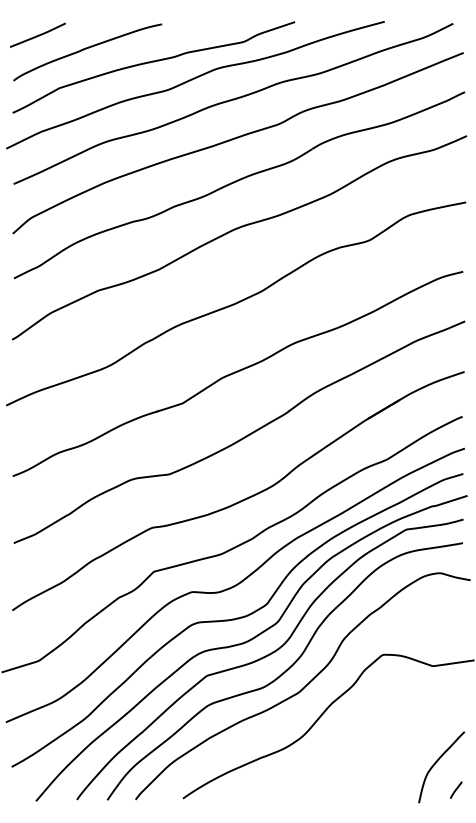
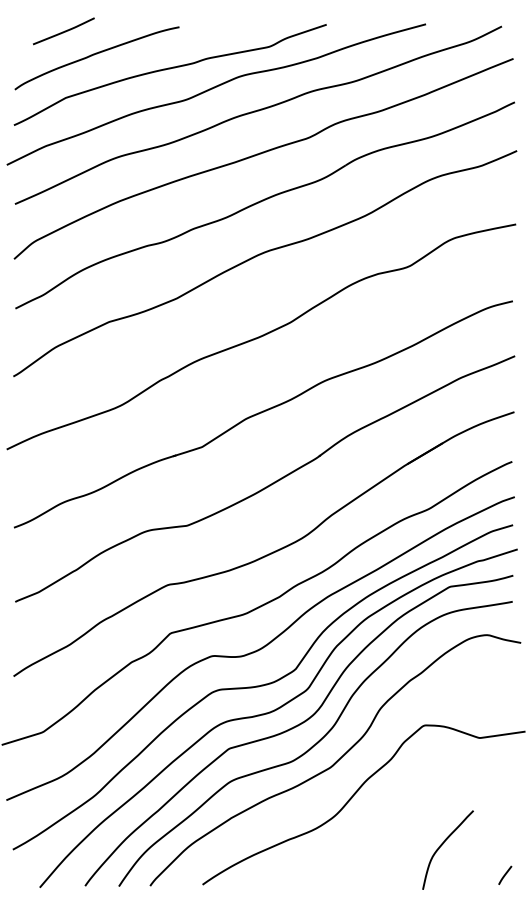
line: (37, 35) -> (63, 31), moved
curve: (437, 762) -> (443, 844), moved

